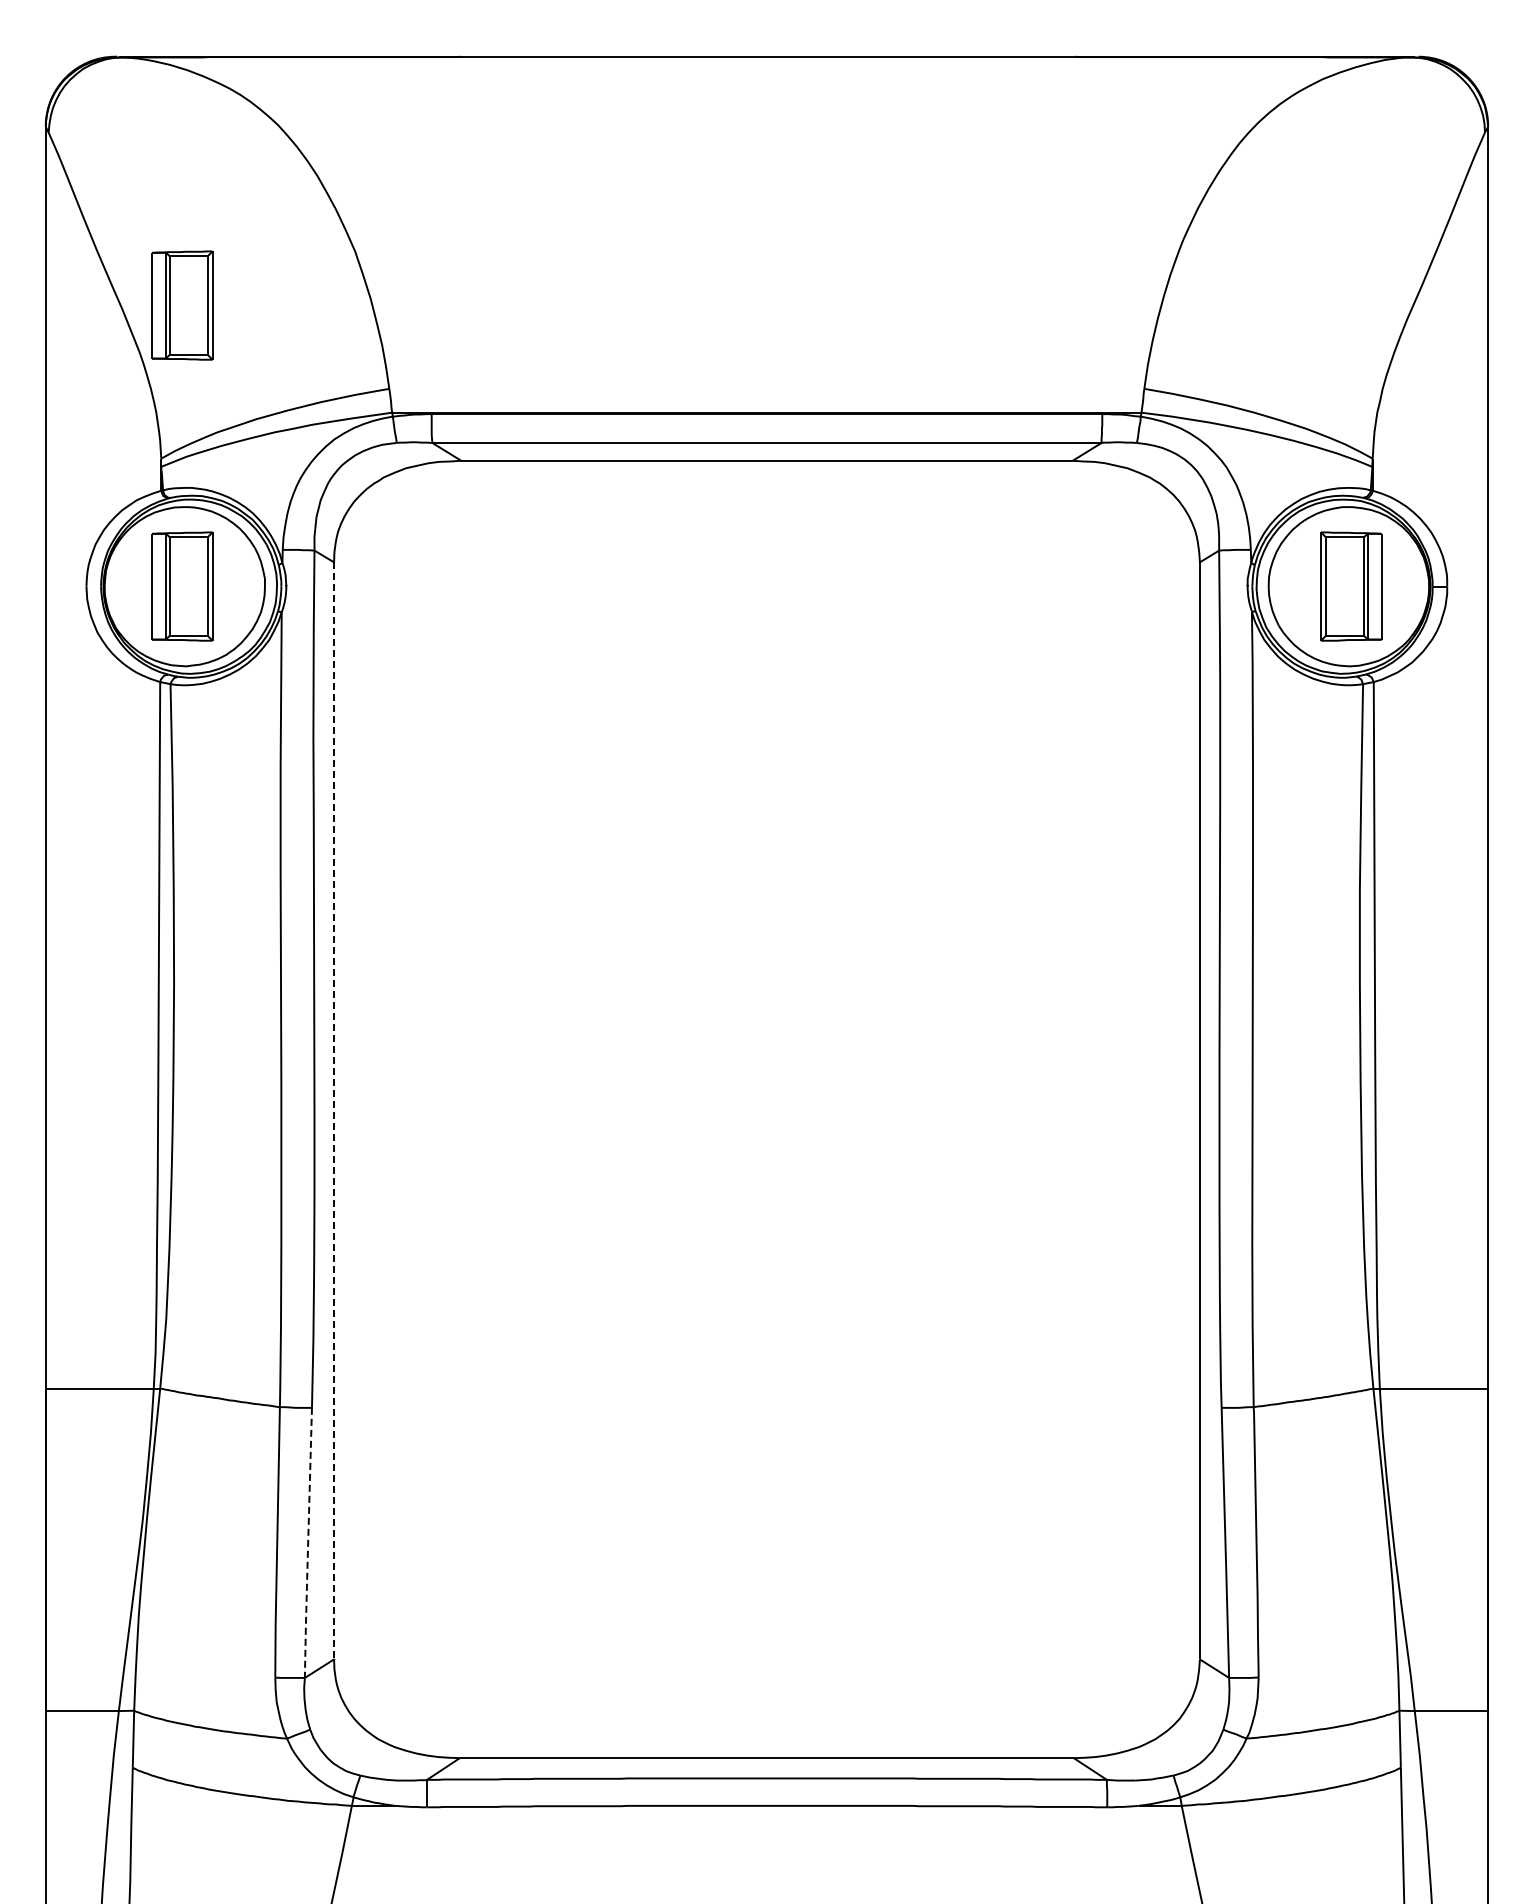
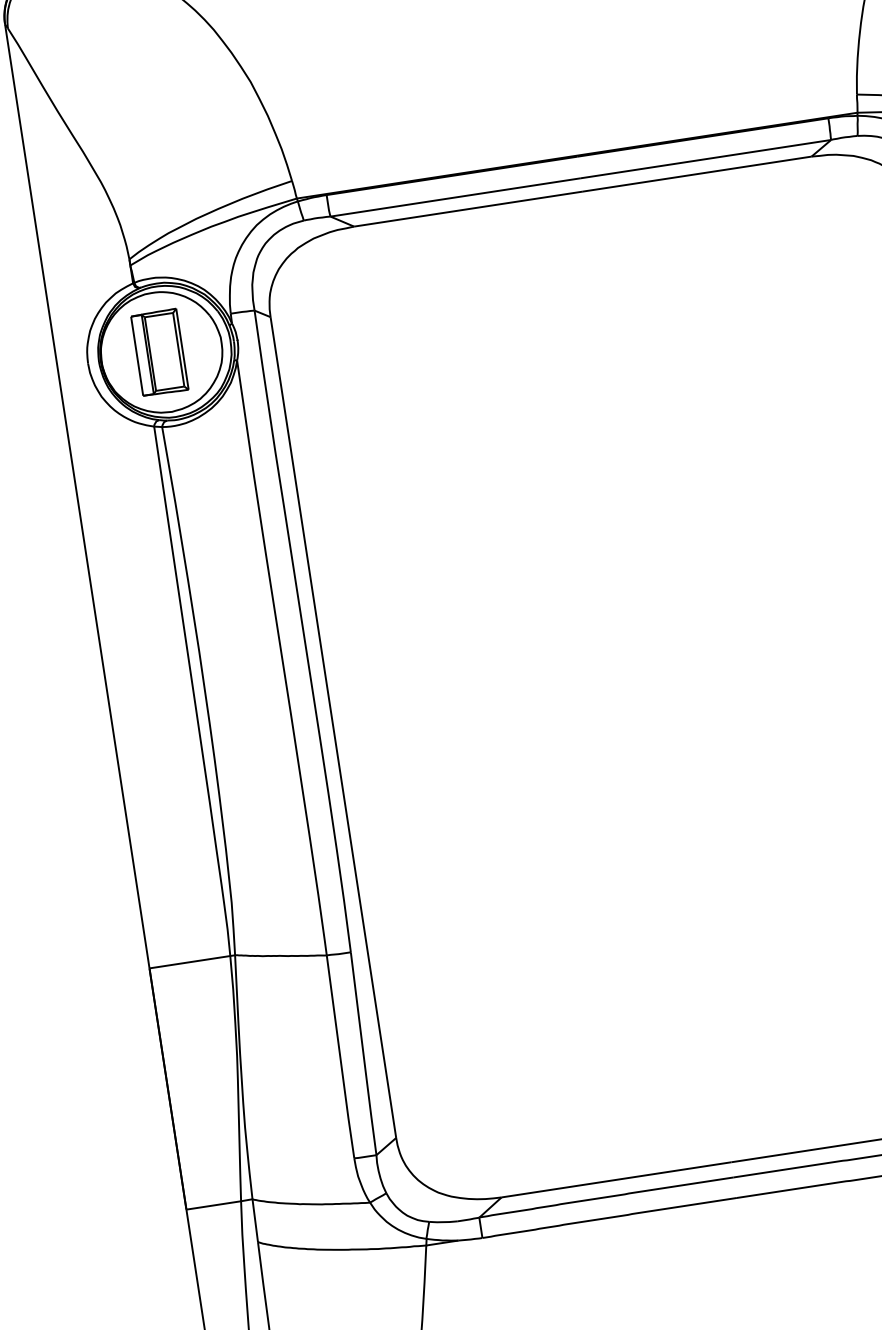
part: (182, 305) -> (127, 142), removed
line: (334, 1111) -> (333, 727), dashed -> solid
line: (308, 1544) -> (363, 1054), dashed -> solid

